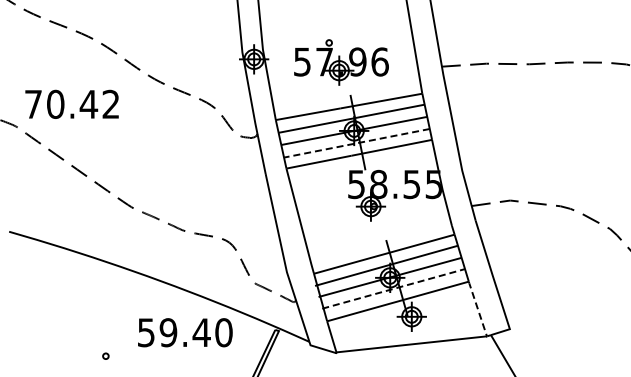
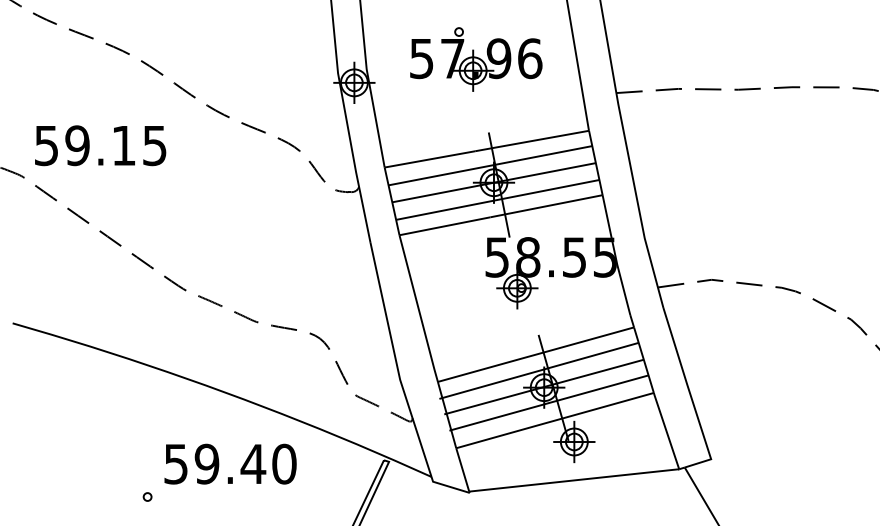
part: (341, 62) -> (476, 59), moved
text: (72, 103) -> (101, 144), 70.42 -> 59.15
line: (356, 143) -> (497, 200), dashed -> solid
line: (393, 288) -> (548, 402), dashed -> solid
line: (477, 308) -> (665, 430), dashed -> solid
text: (185, 332) -> (230, 463), moved

